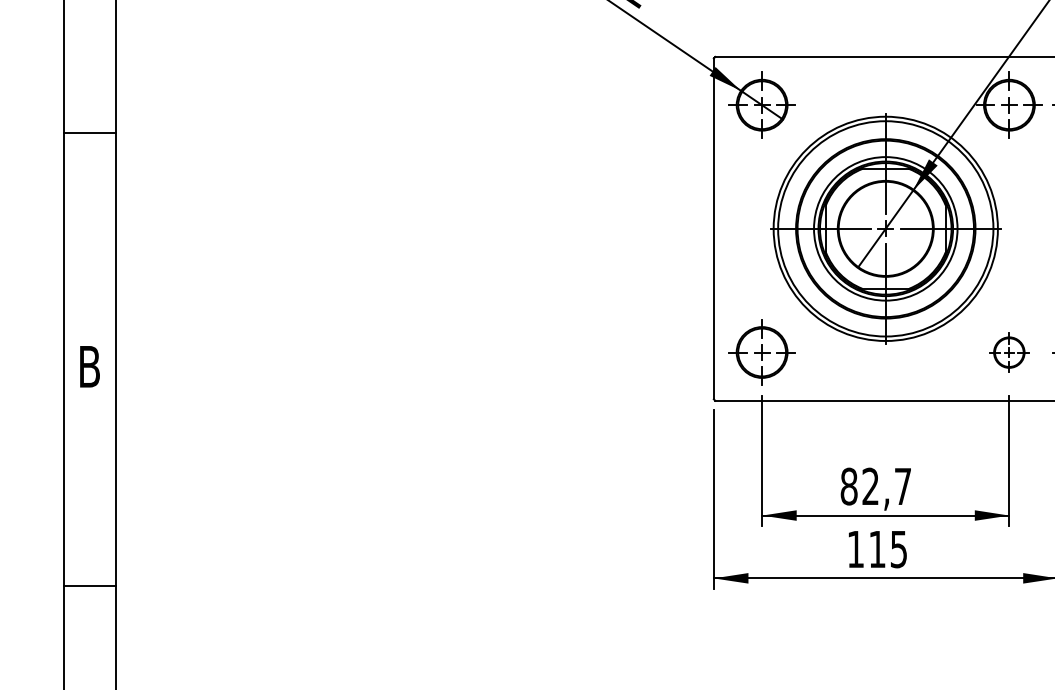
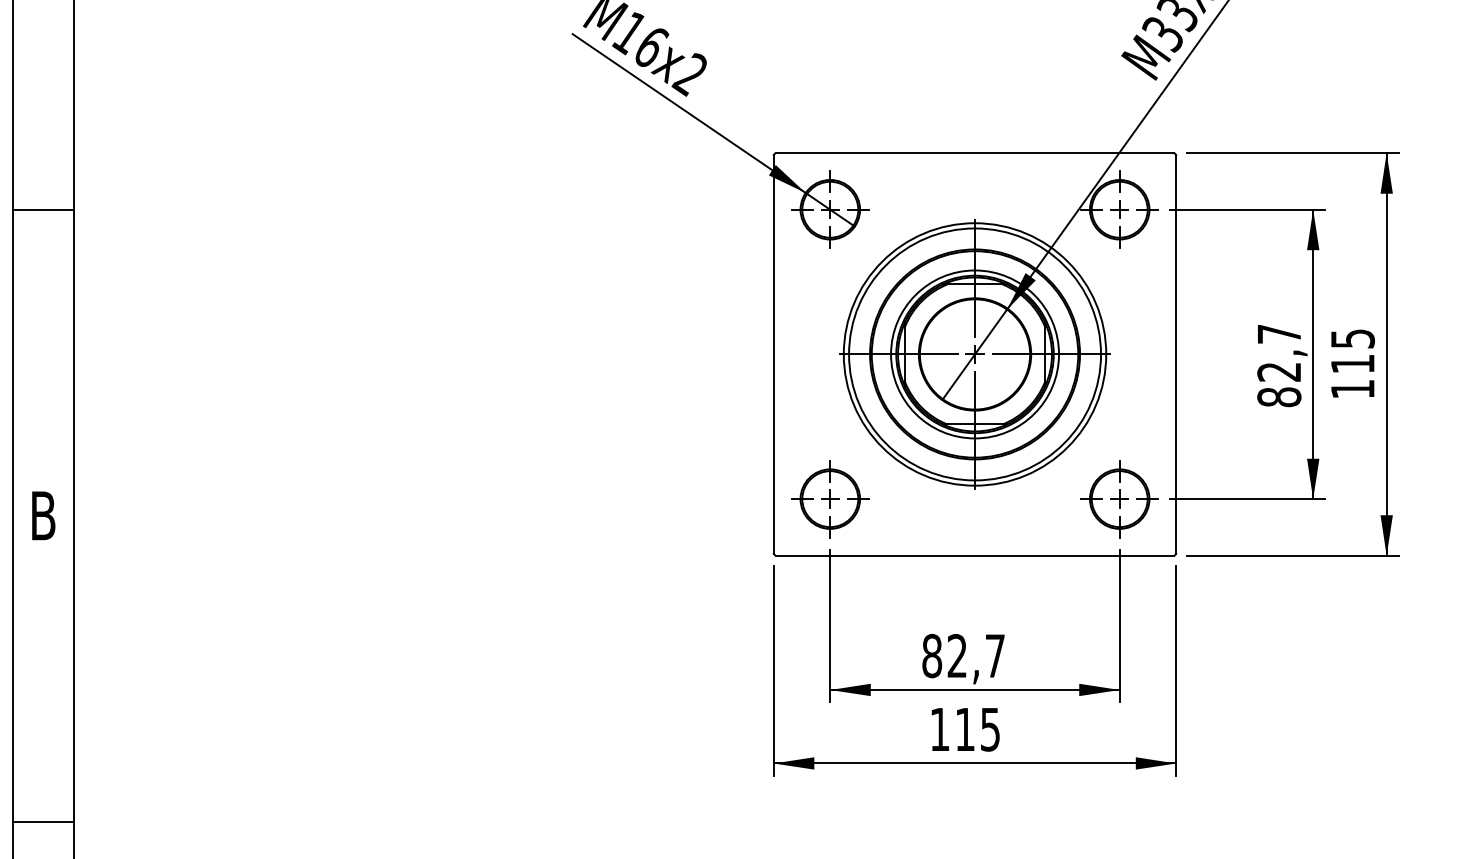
line: (89, 133) -> (43, 209), moved
part: (1009, 352) -> (1119, 499), size x1.67
line: (89, 585) -> (43, 821), moved

